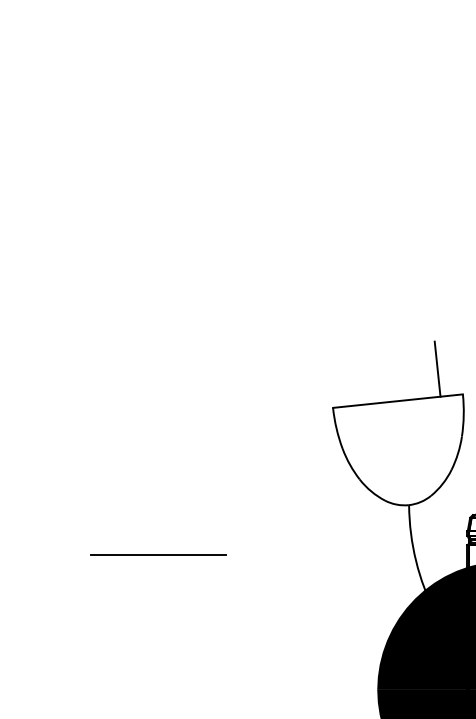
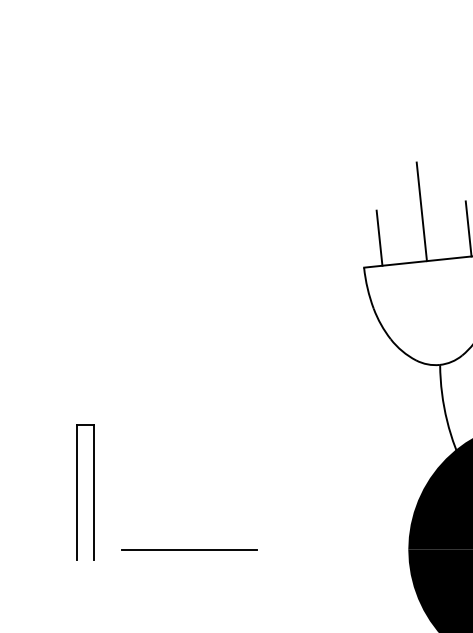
line: (390, 351) -> (421, 211), added
line: (348, 377) -> (379, 237), added
line: (158, 554) -> (189, 549), moved
part: (46, 632) -> (77, 492), added

